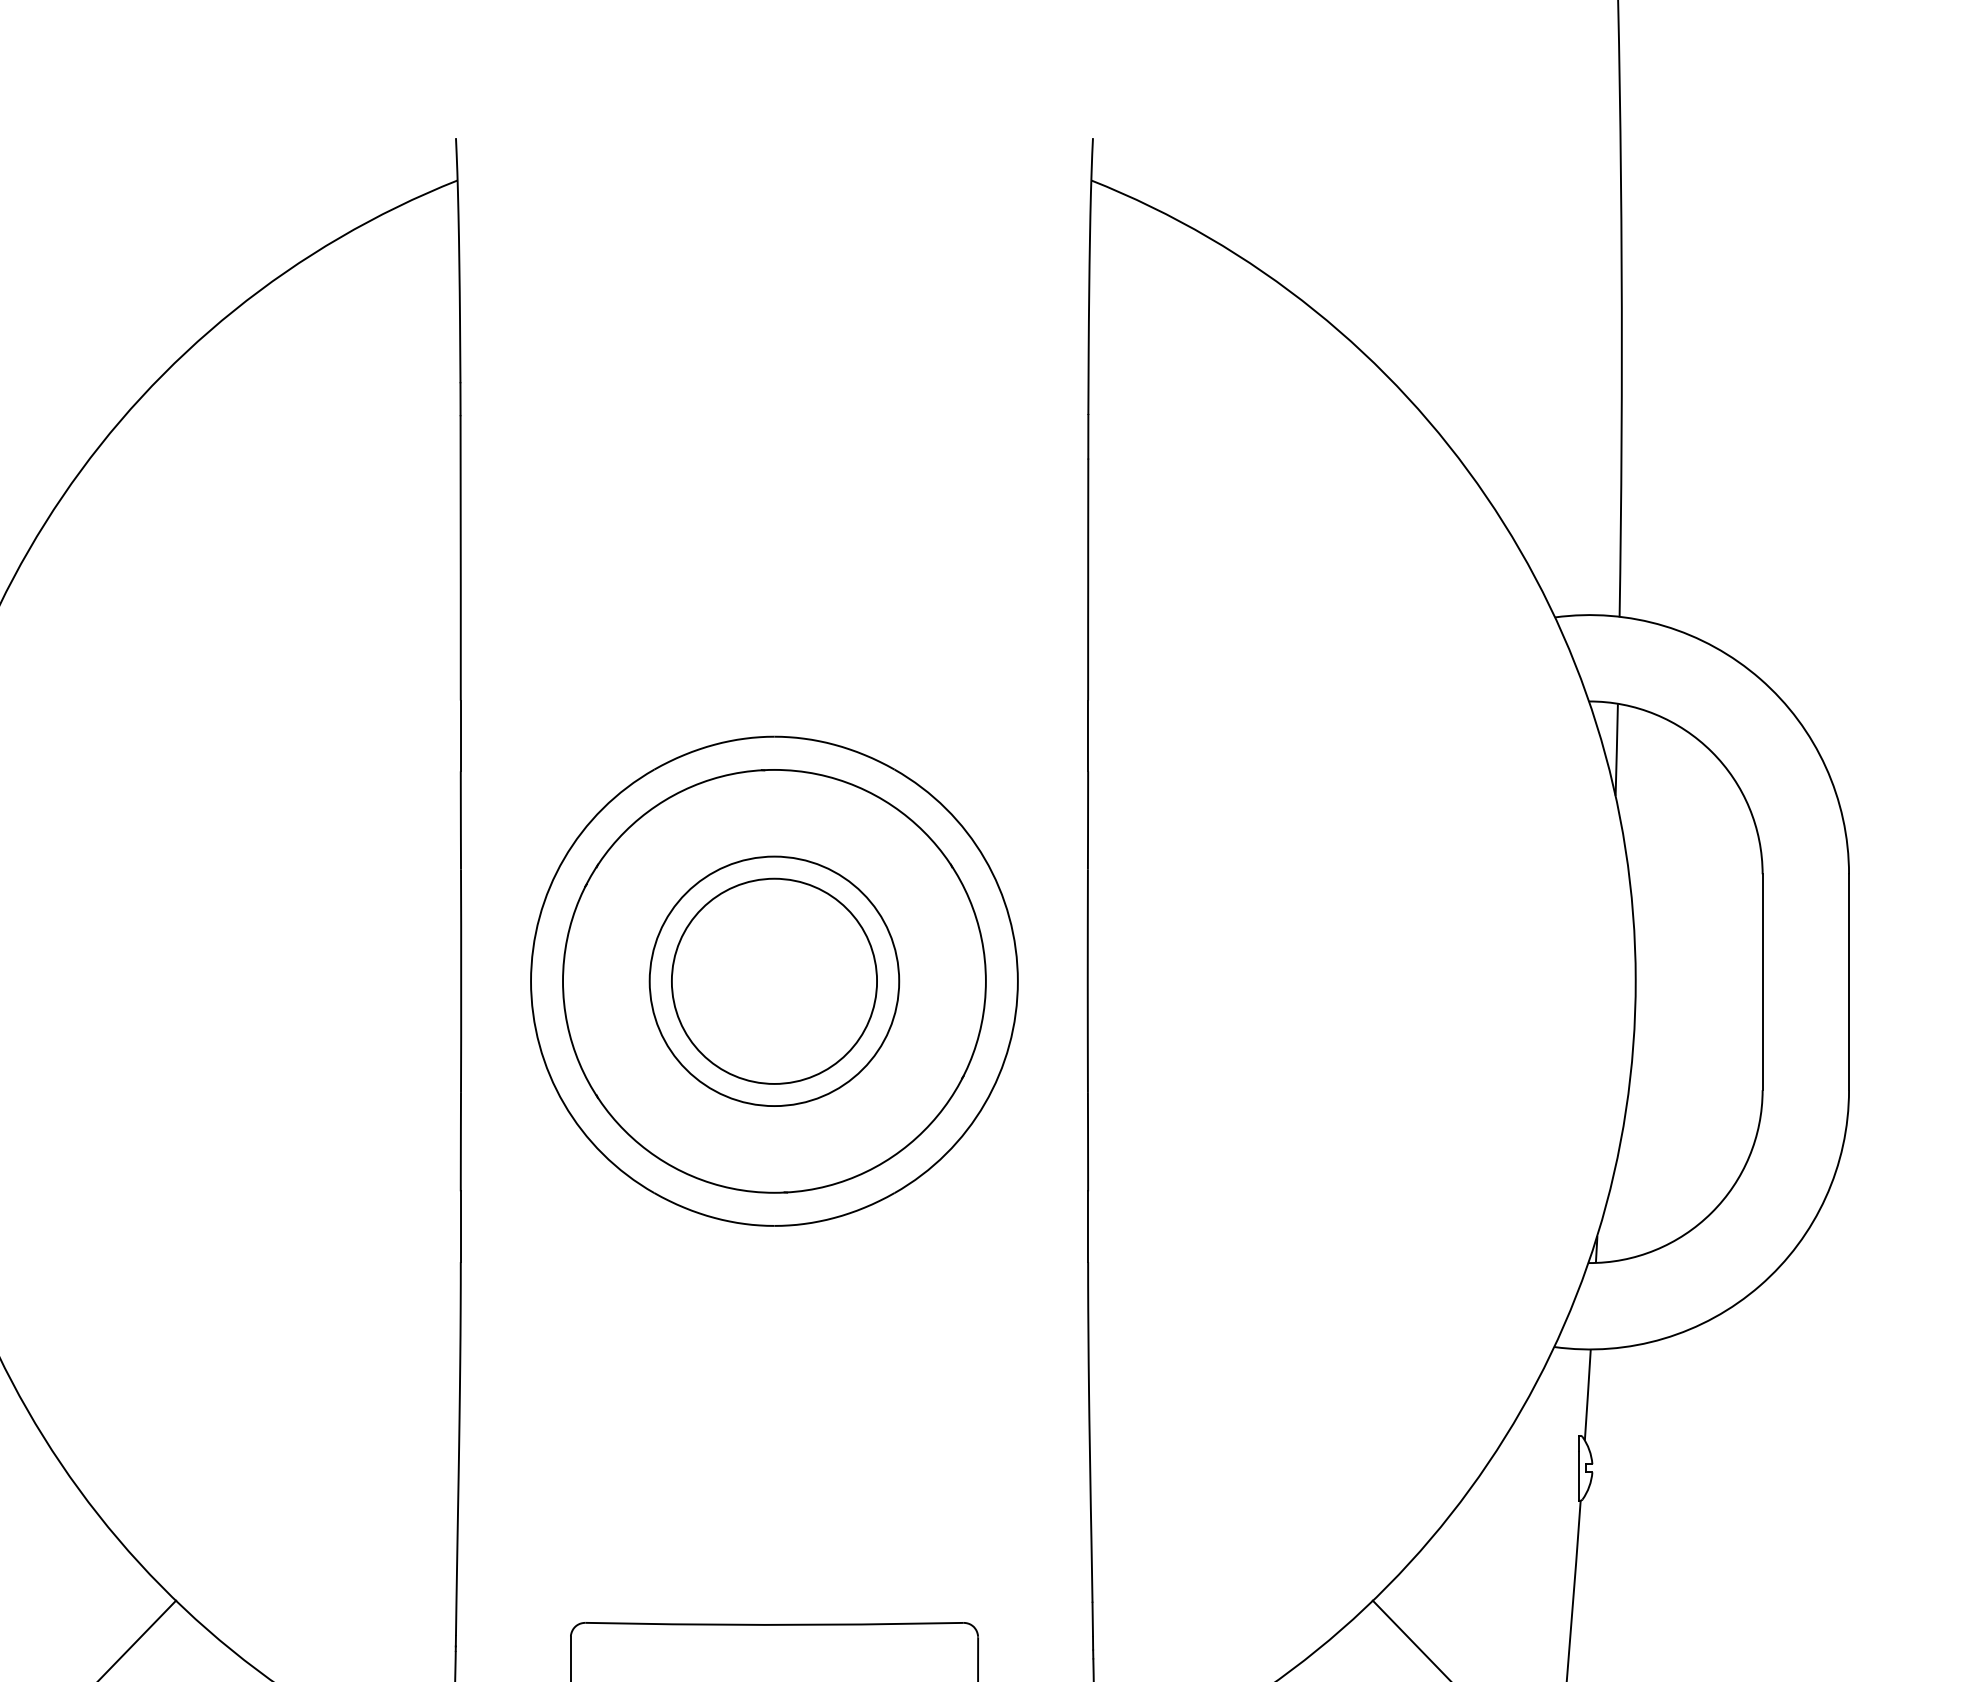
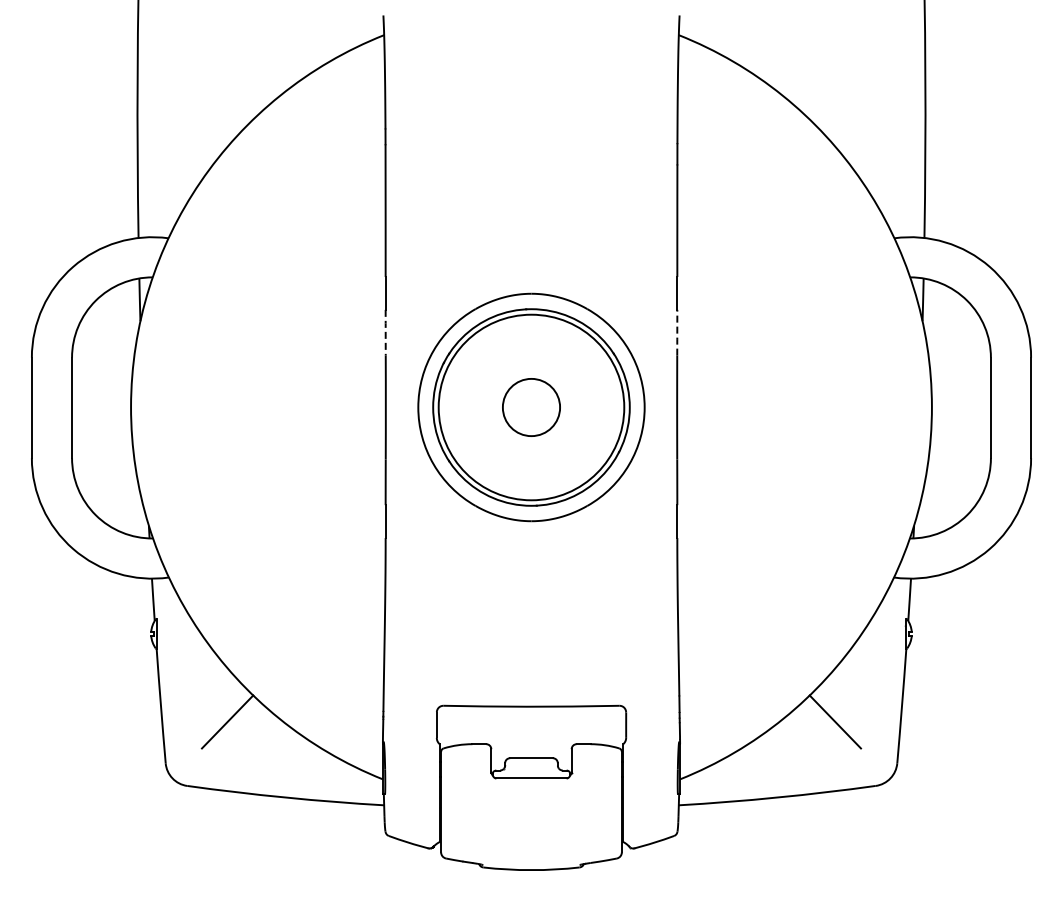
line: (1088, 820) -> (677, 332), solid -> dashed
line: (460, 822) -> (385, 333), solid -> dashed
circle: (774, 981) -> (531, 407), size x0.6
circle: (774, 981) -> (531, 407), size x1.6

